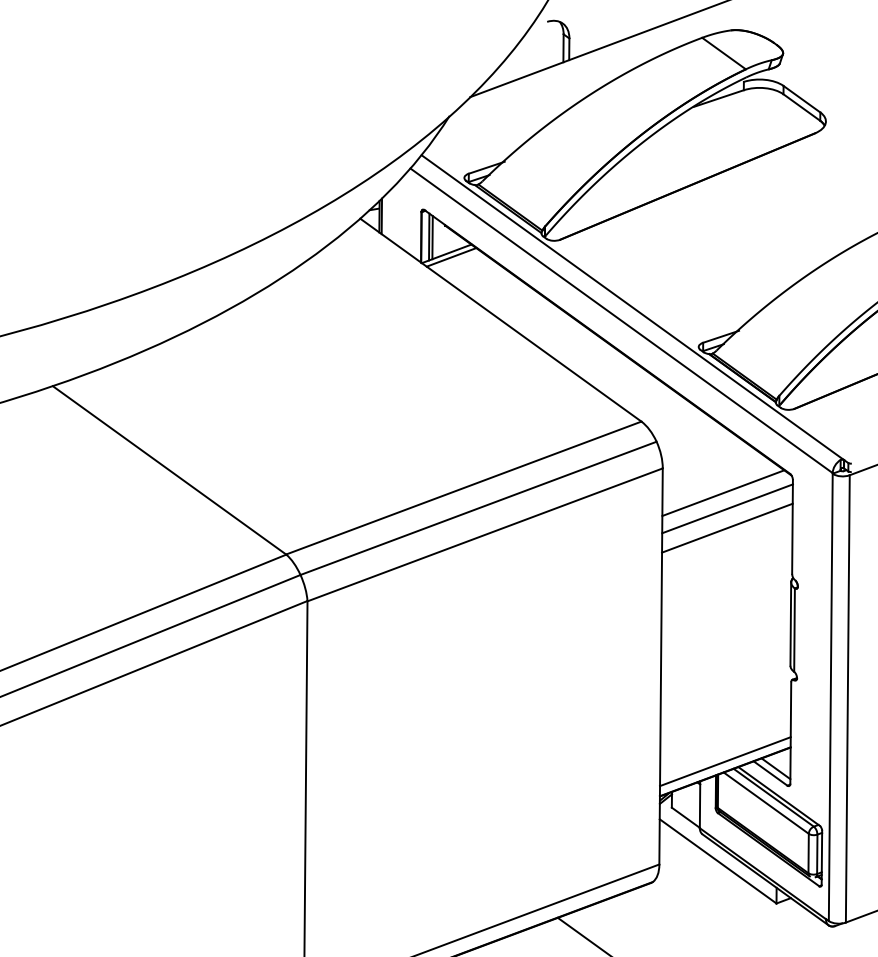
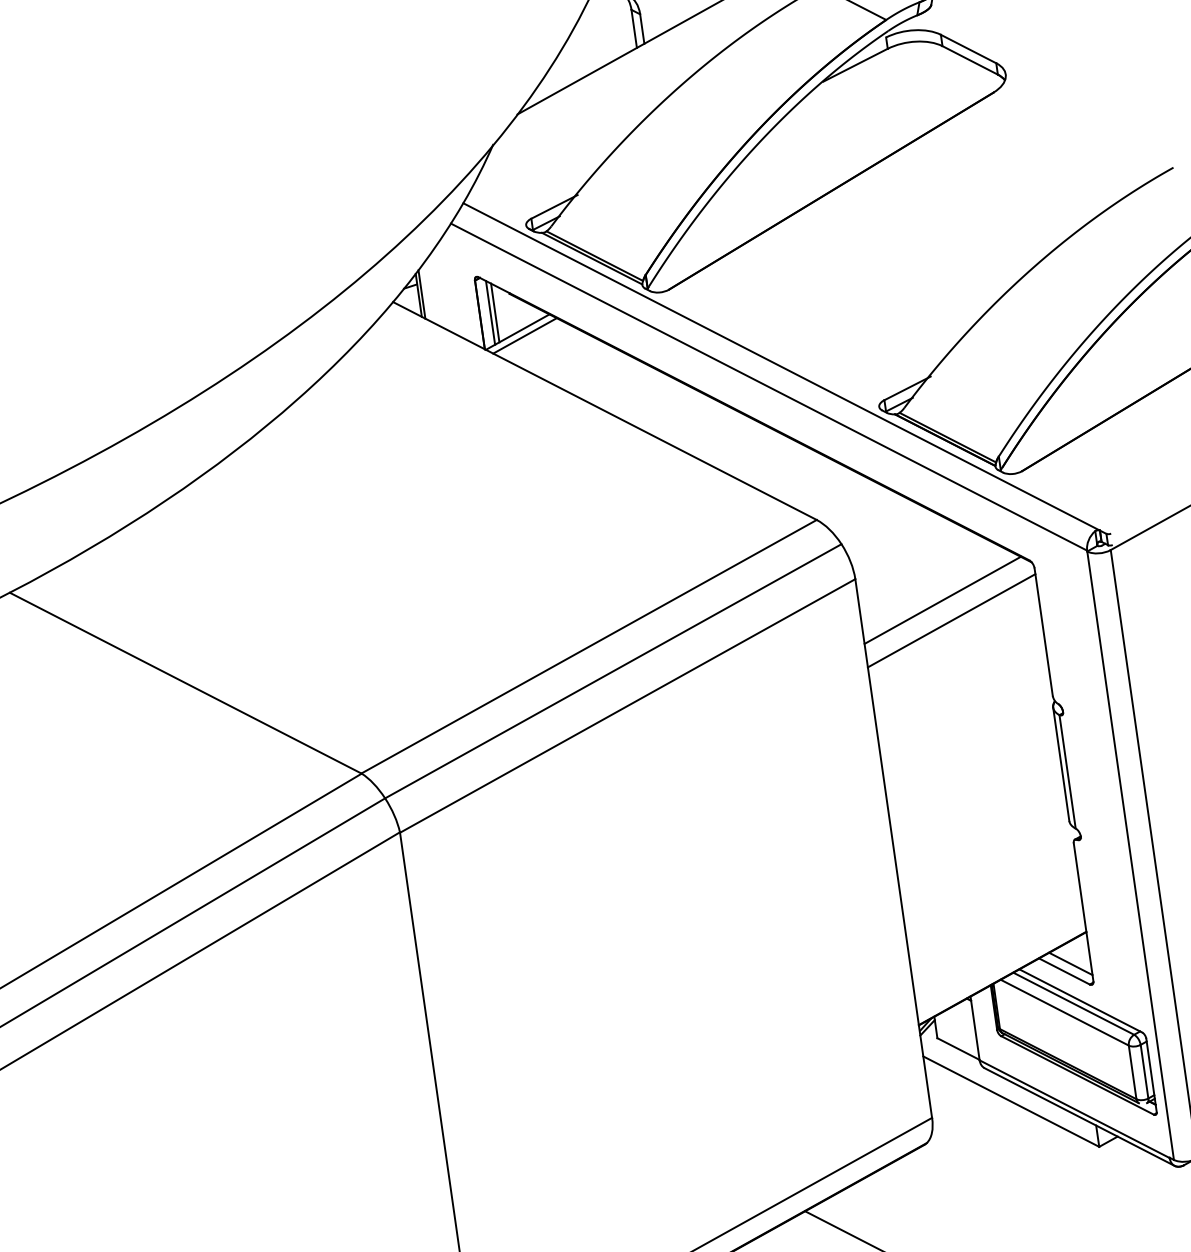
line: (727, 527) -> (955, 646), removed
line: (725, 761) -> (1000, 964), removed

